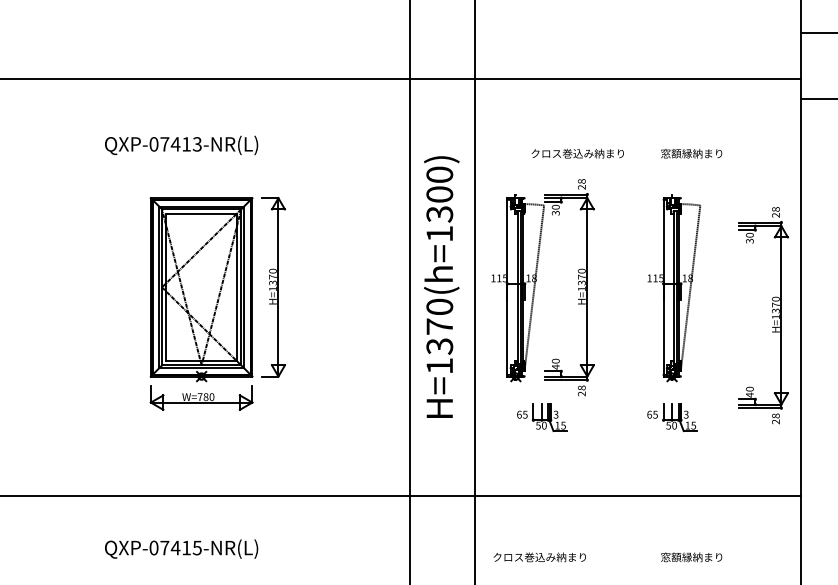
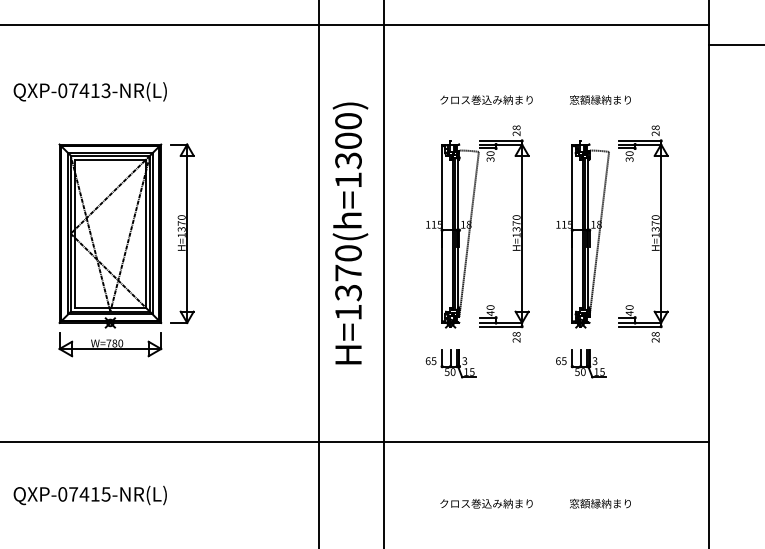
part: (535, 287) -> (470, 233), moved
part: (772, 316) -> (652, 234), moved
text: (539, 557) -> (486, 503), moved

